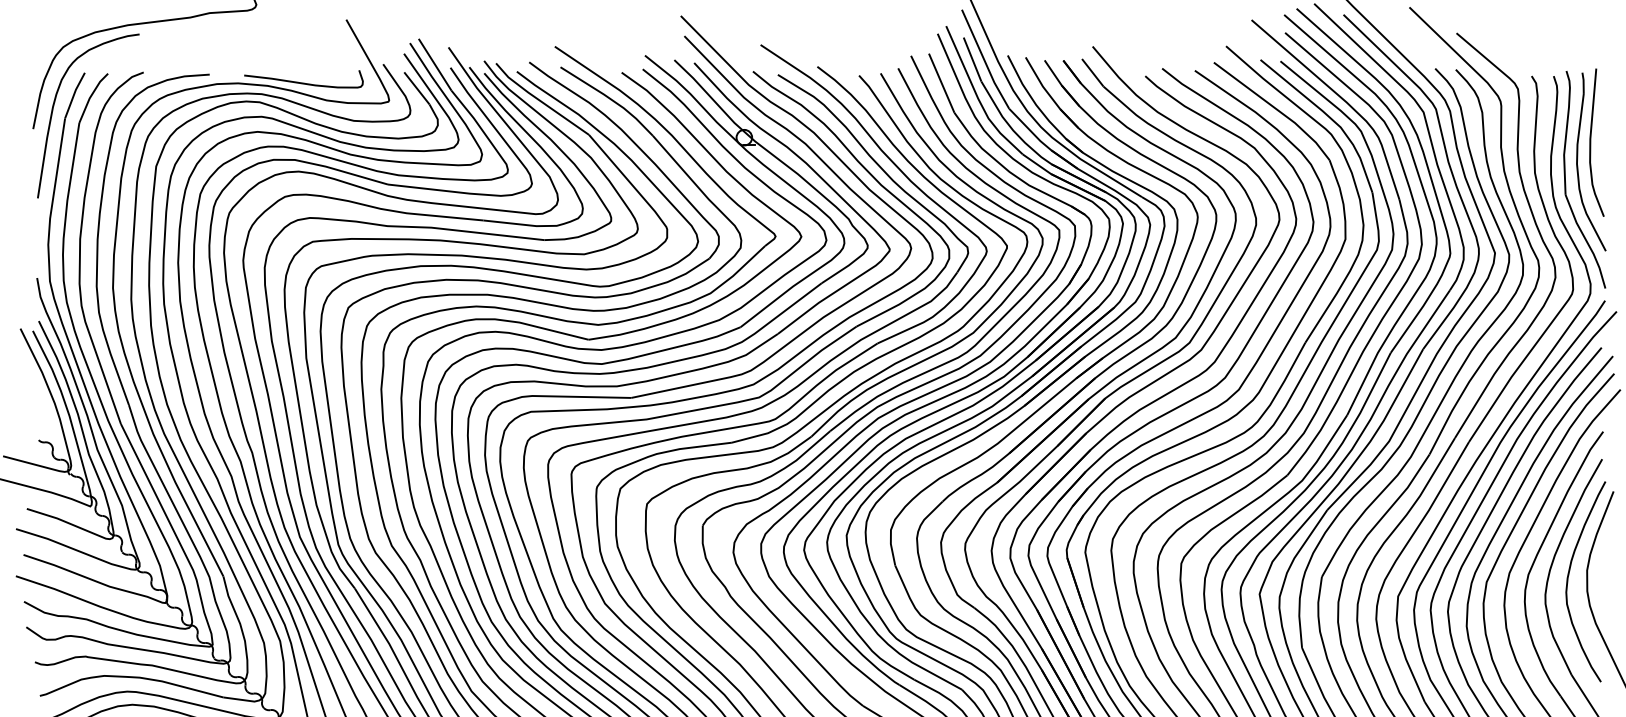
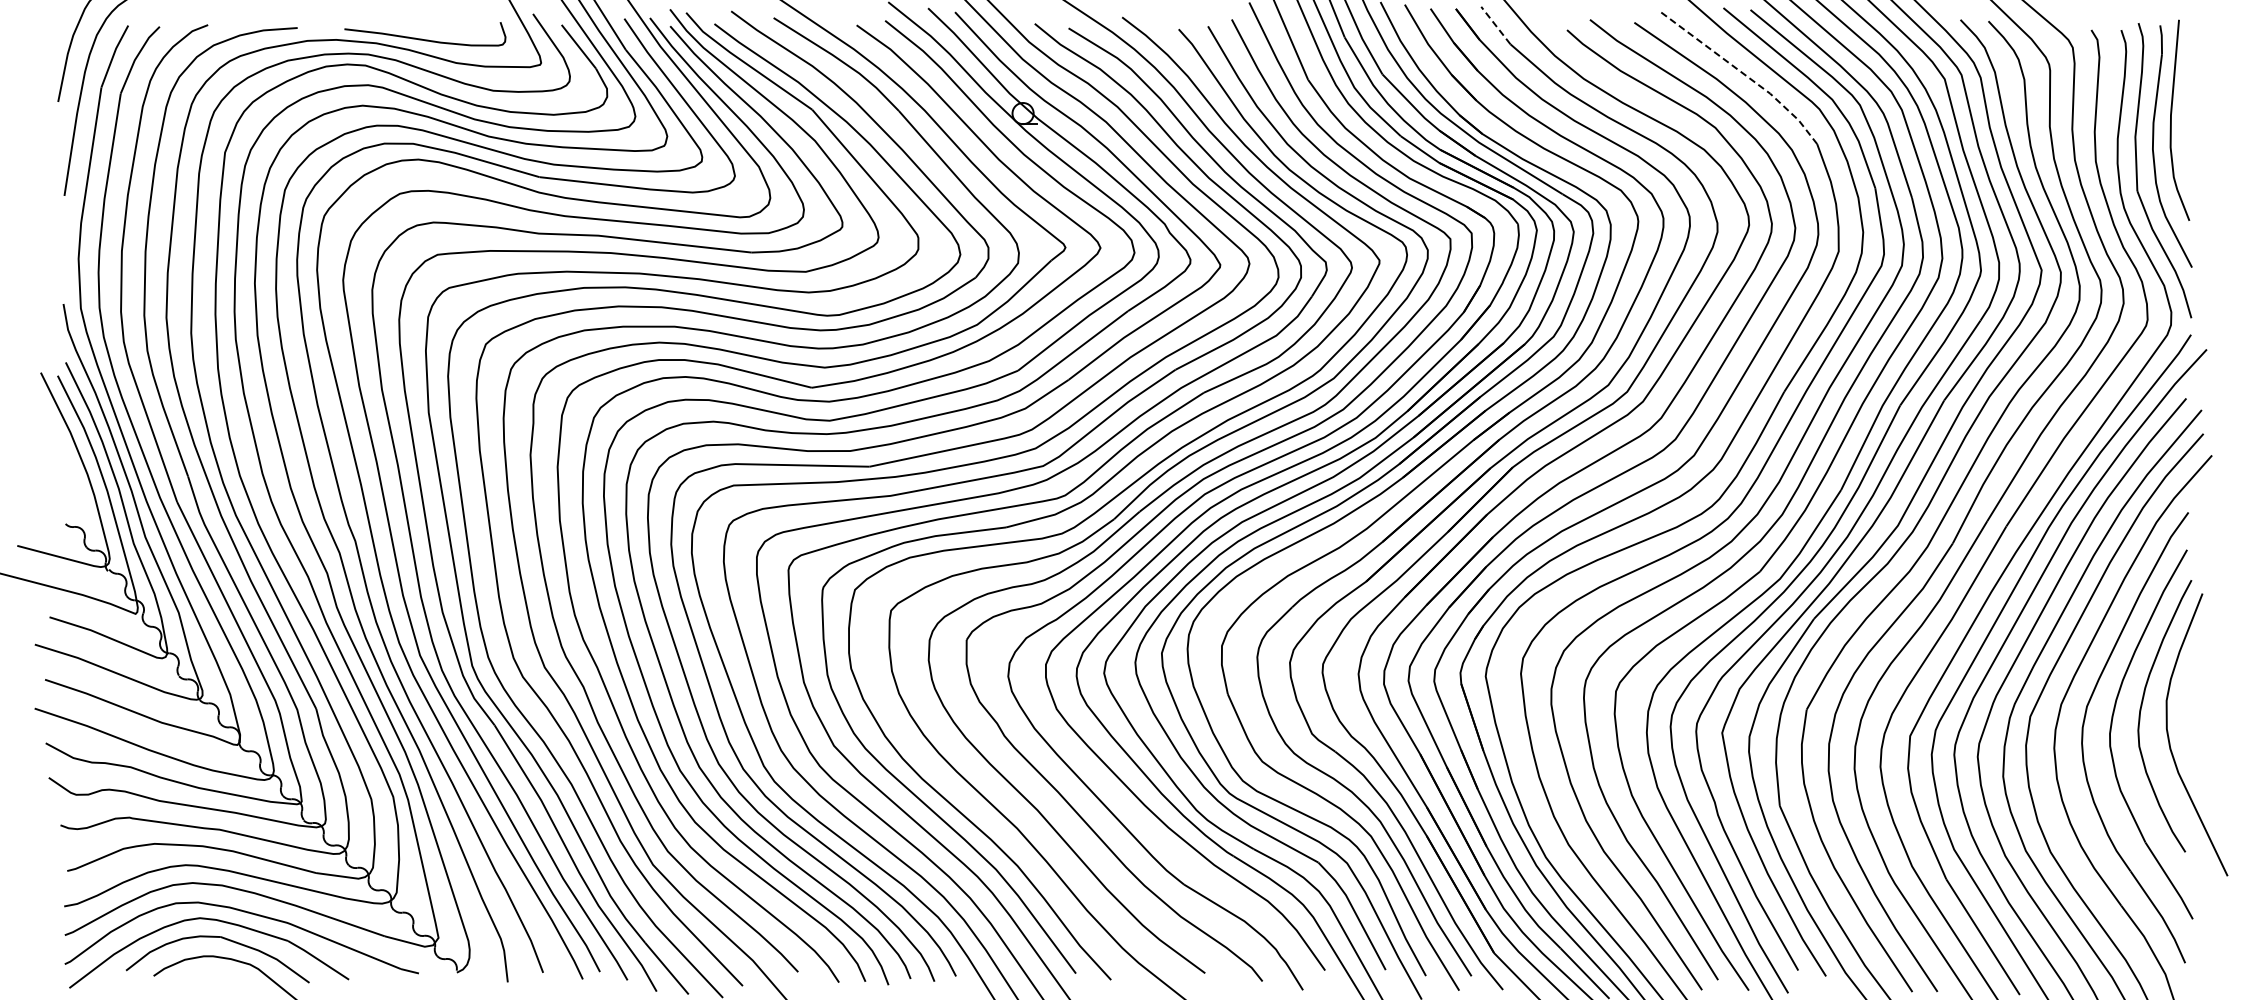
line: (1092, 72) -> (1495, 25), solid -> dashed
line: (1275, 108) -> (1743, 74), solid -> dashed

